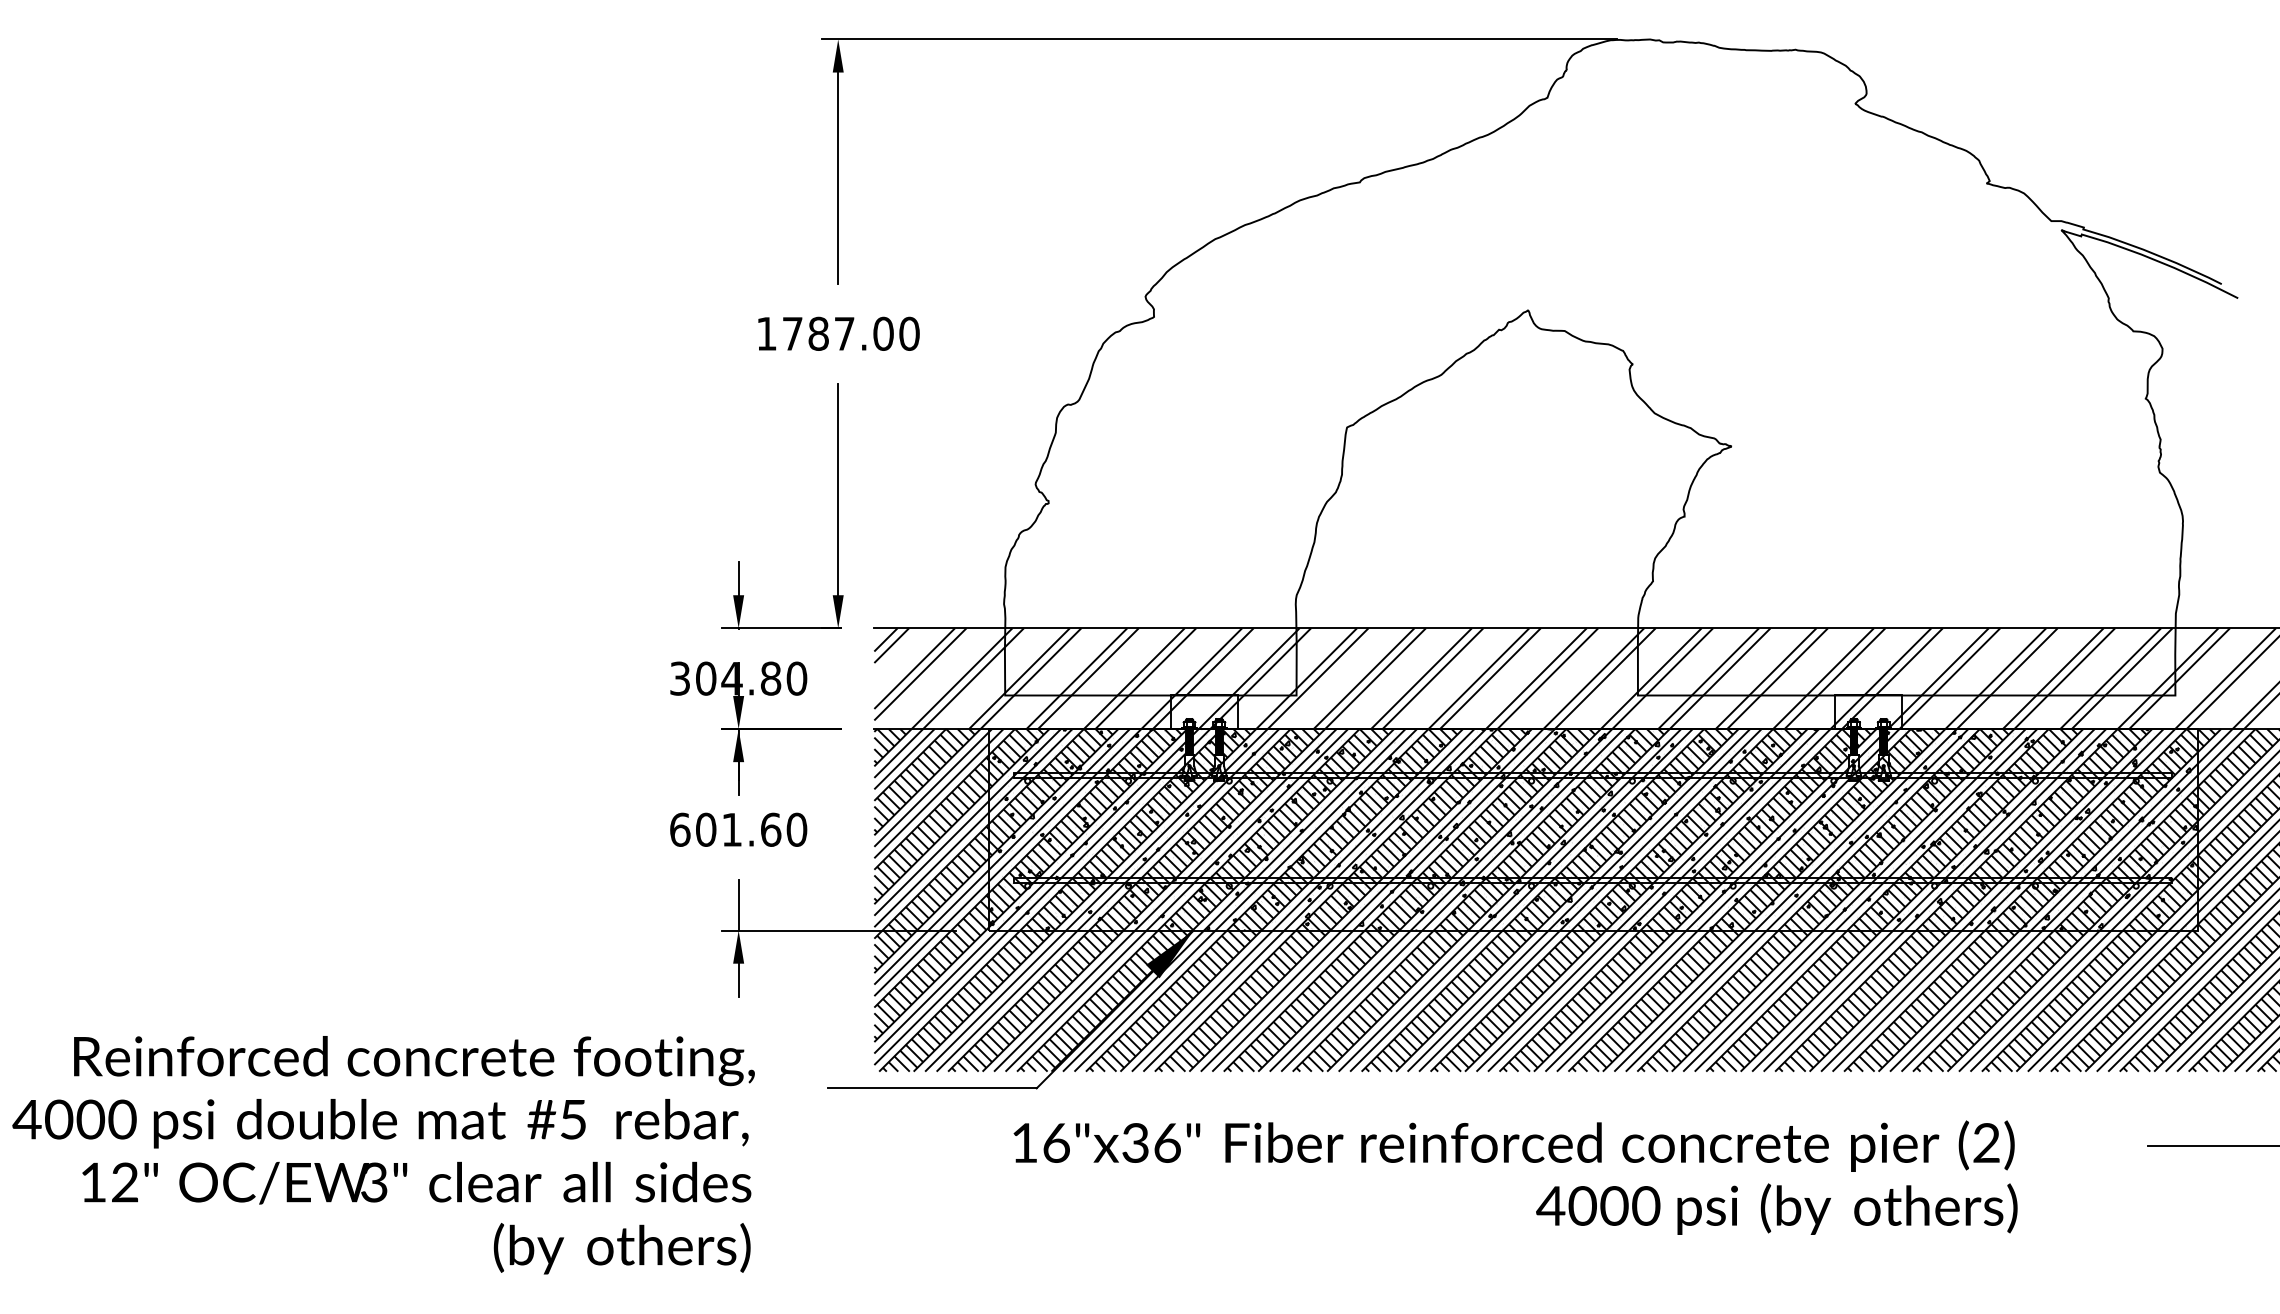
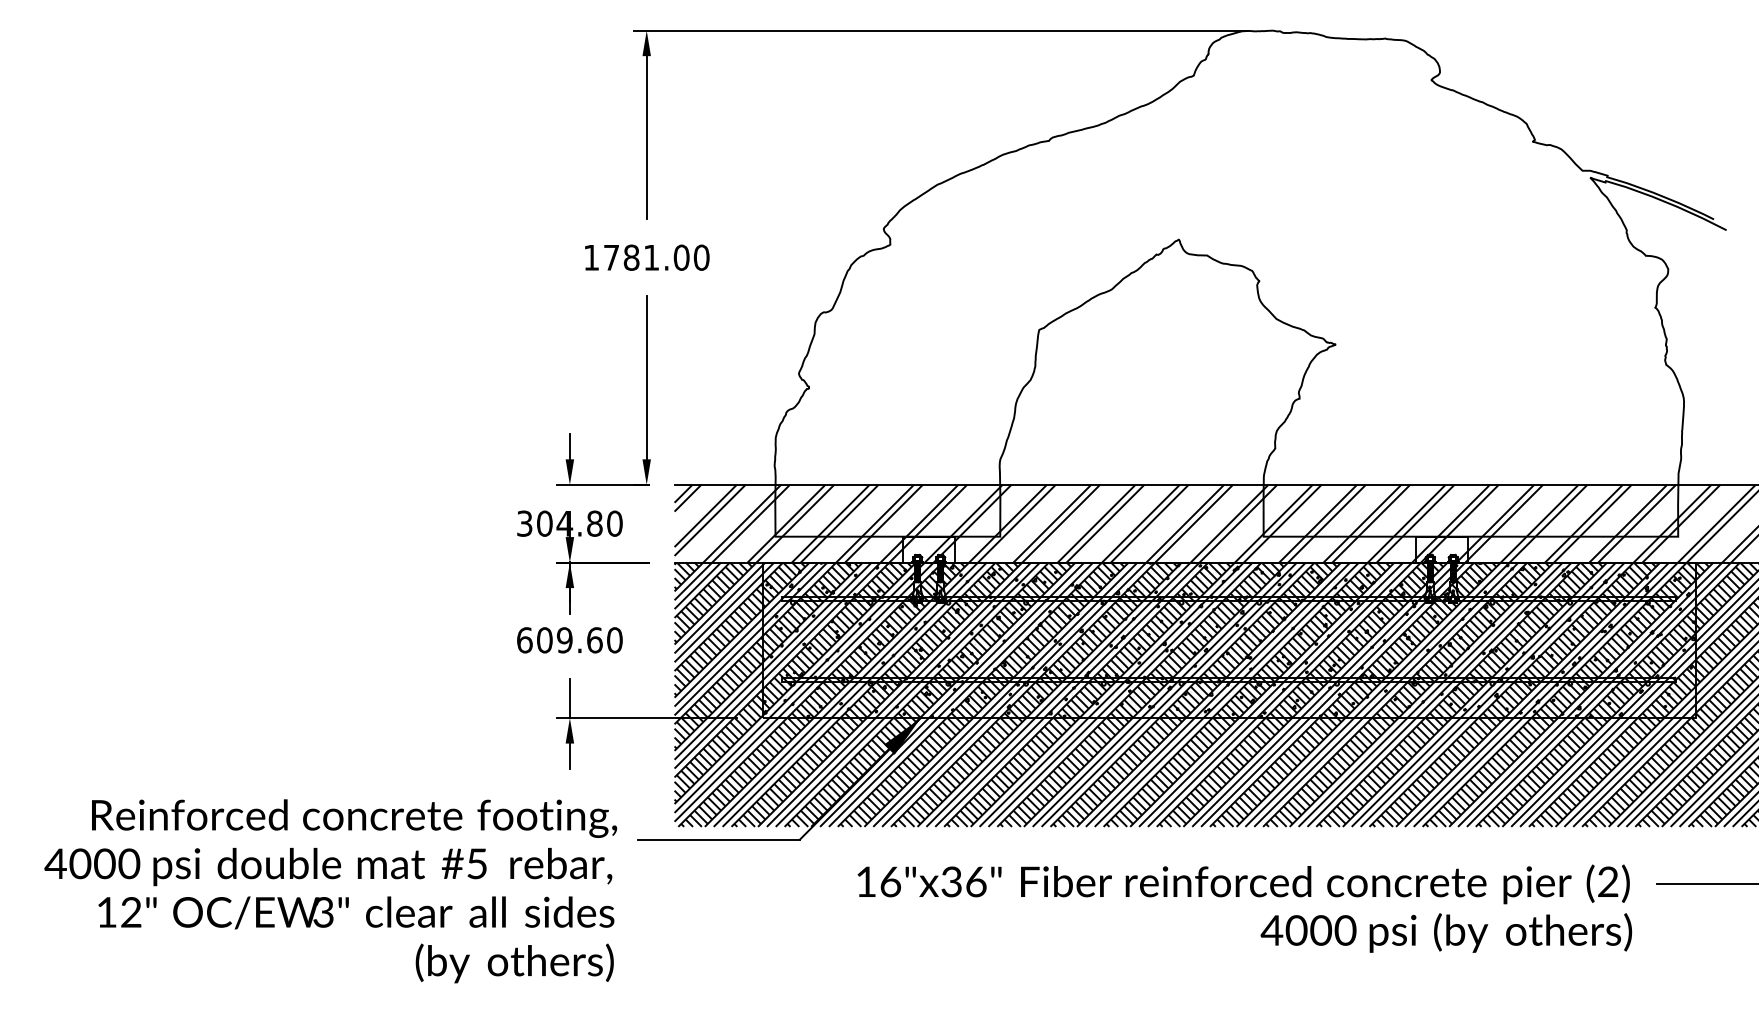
text: (844, 333) -> (651, 257), 1787.00 -> 1781.00
text: (731, 829) -> (564, 640), 601.60 -> 609.60
text: (383, 1155) -> (330, 891), moved
text: (1515, 1177) -> (1244, 908), moved

